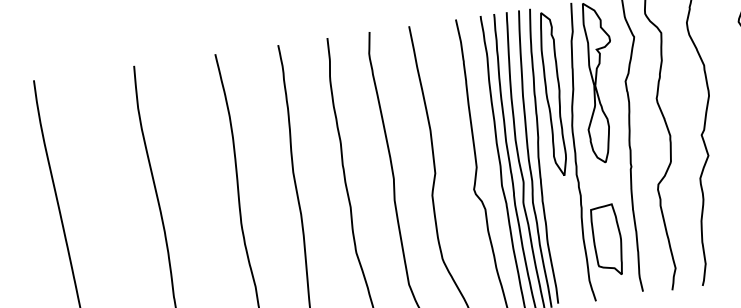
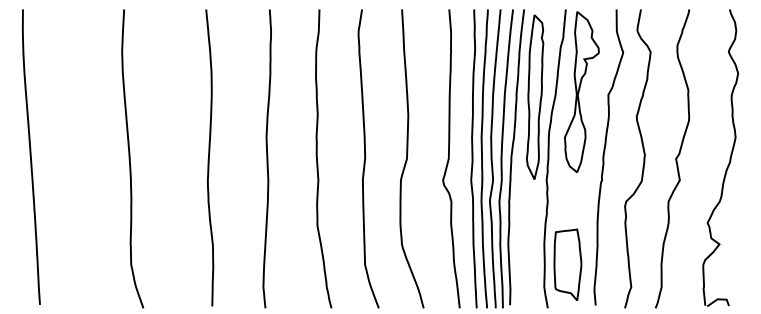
part: (607, 240) -> (567, 264), moved

